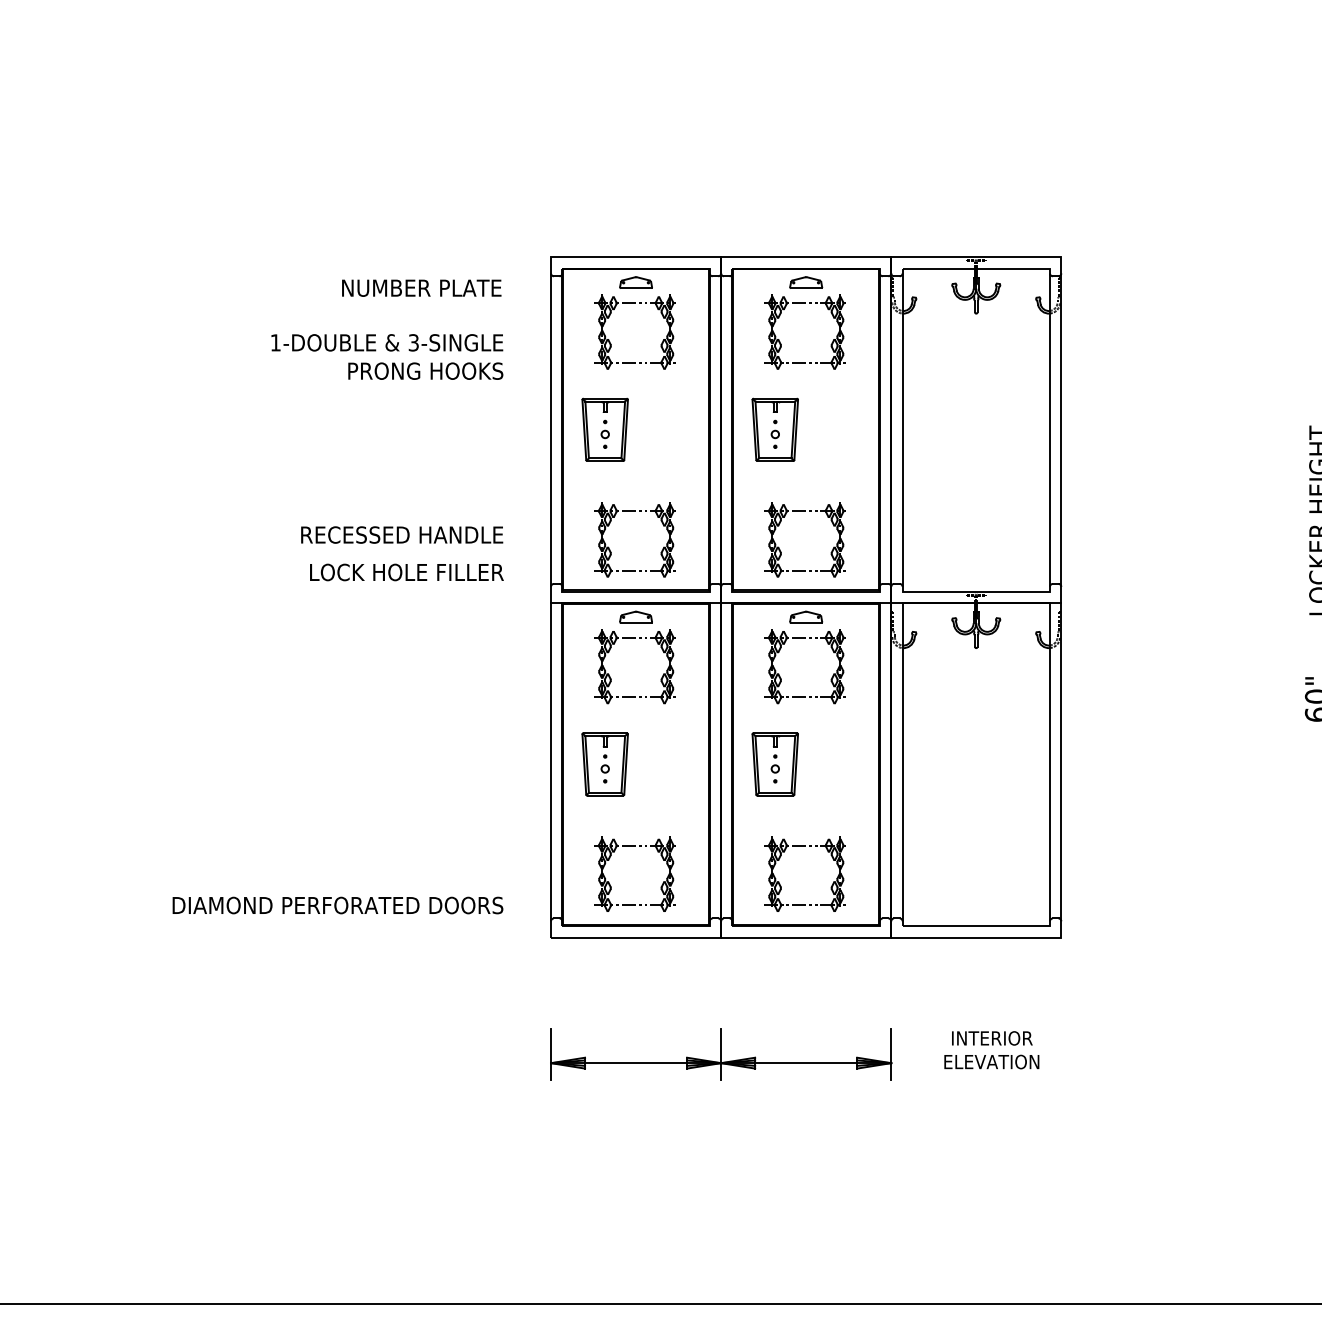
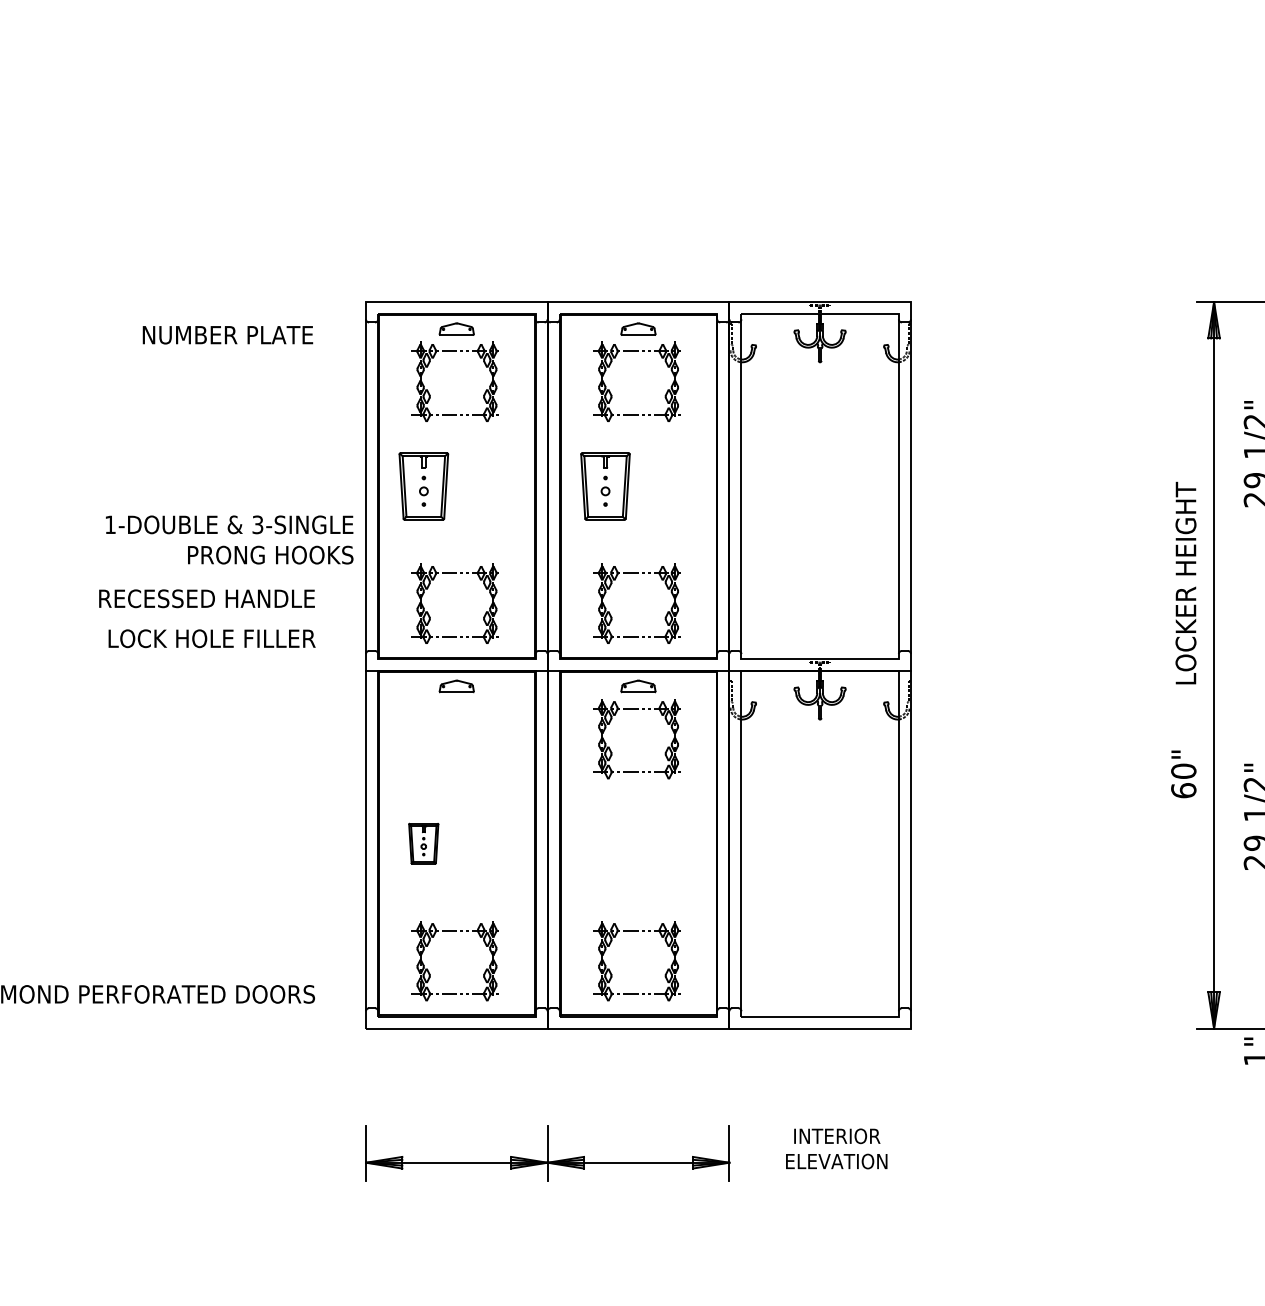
text: (387, 356) -> (229, 539), moved
part: (611, 678) -> (430, 751), removed
part: (604, 764) -> (423, 843), size x0.6
part: (774, 764) -> (604, 843), removed

